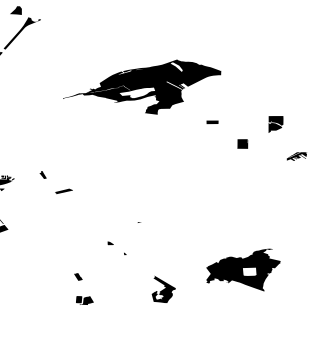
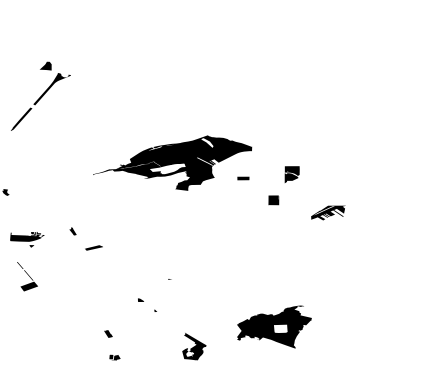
part: (142, 86) -> (172, 162), moved
part: (275, 124) -> (291, 174), moved
part: (297, 156) -> (328, 212), size x1.67
part: (84, 300) -> (114, 357), size x0.62

